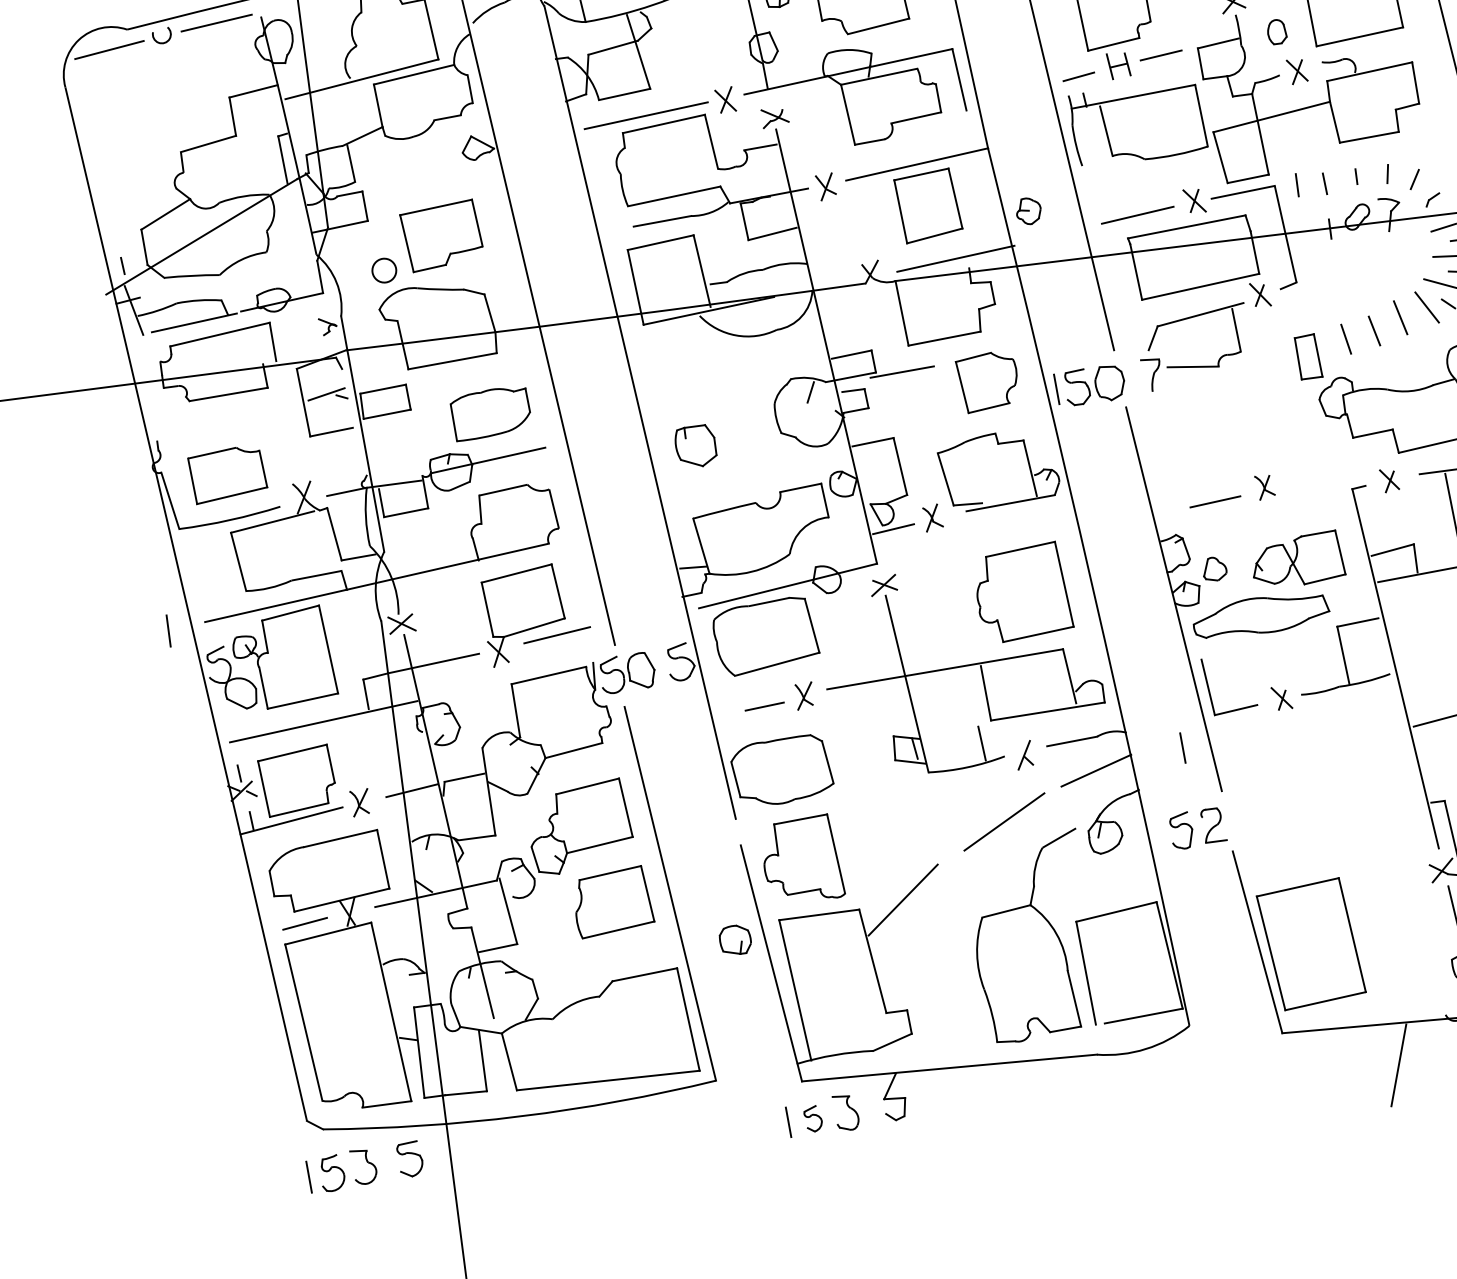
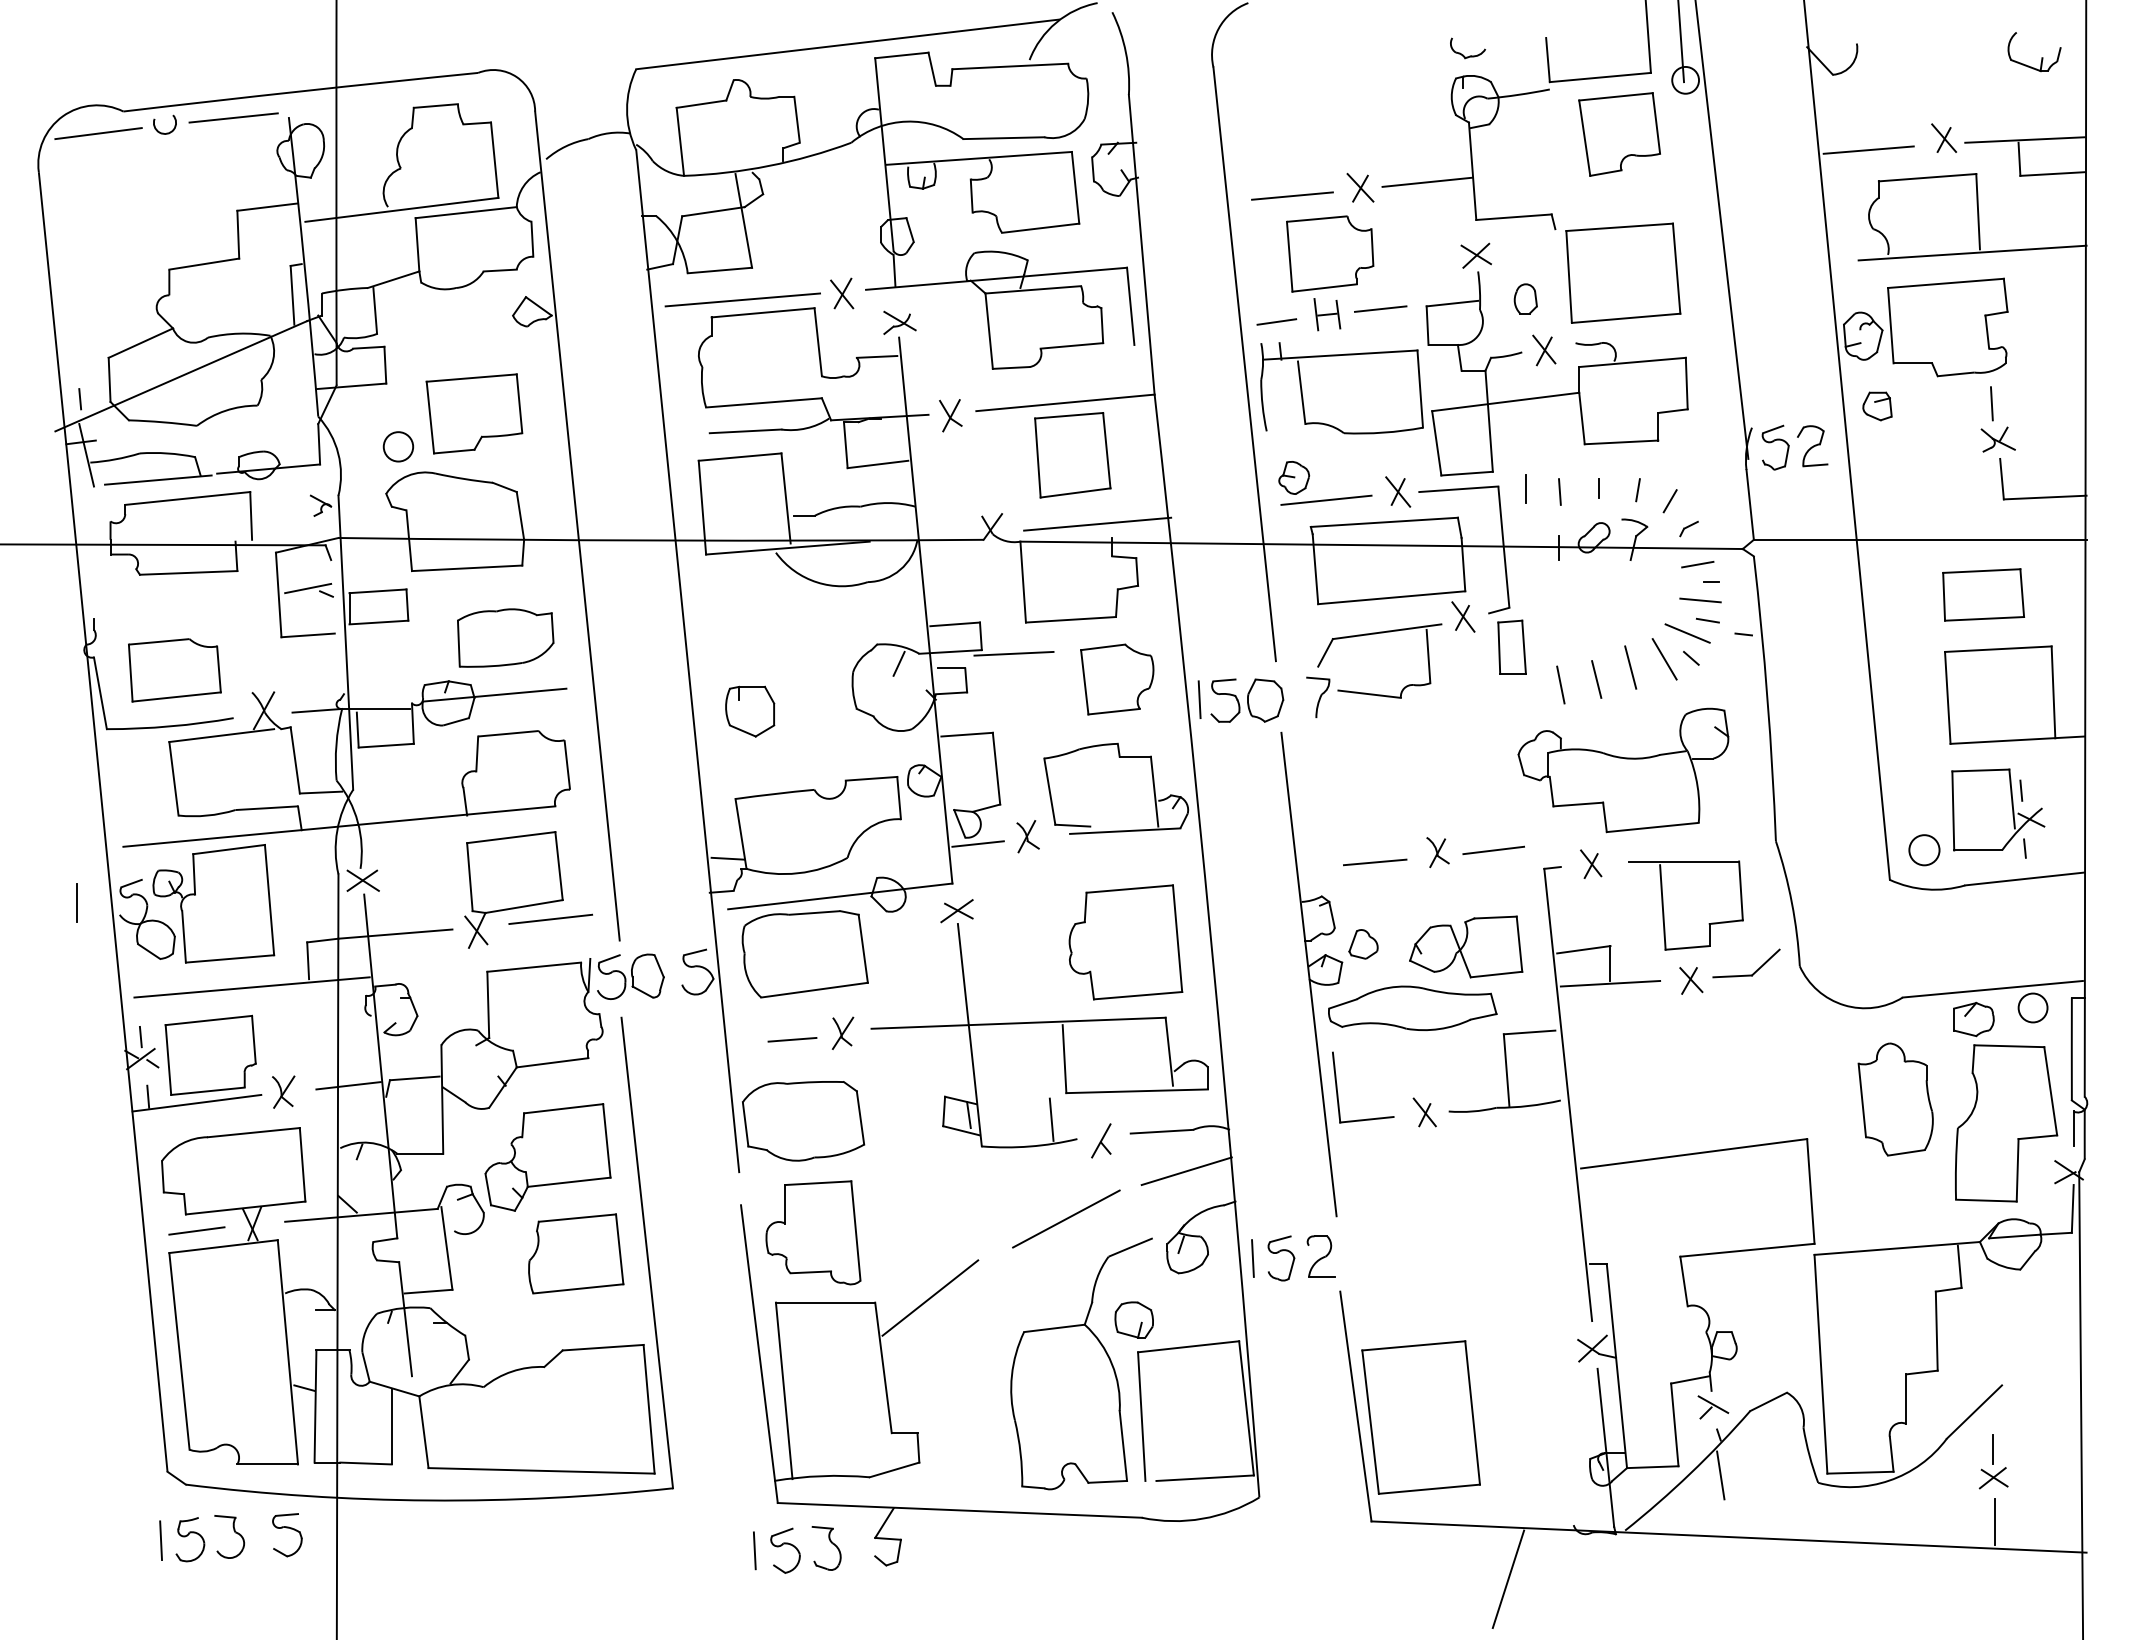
part: (1029, 210) -> (1294, 477), moved
part: (1307, 356) -> (1511, 646), moved
line: (1309, 479) -> (1493, 850), added
line: (167, 630) -> (76, 902), moved
line: (1182, 748) -> (1252, 1258), moved
part: (734, 939) -> (1133, 1319), moved
part: (813, 1118) -> (785, 1550), size x1.43

